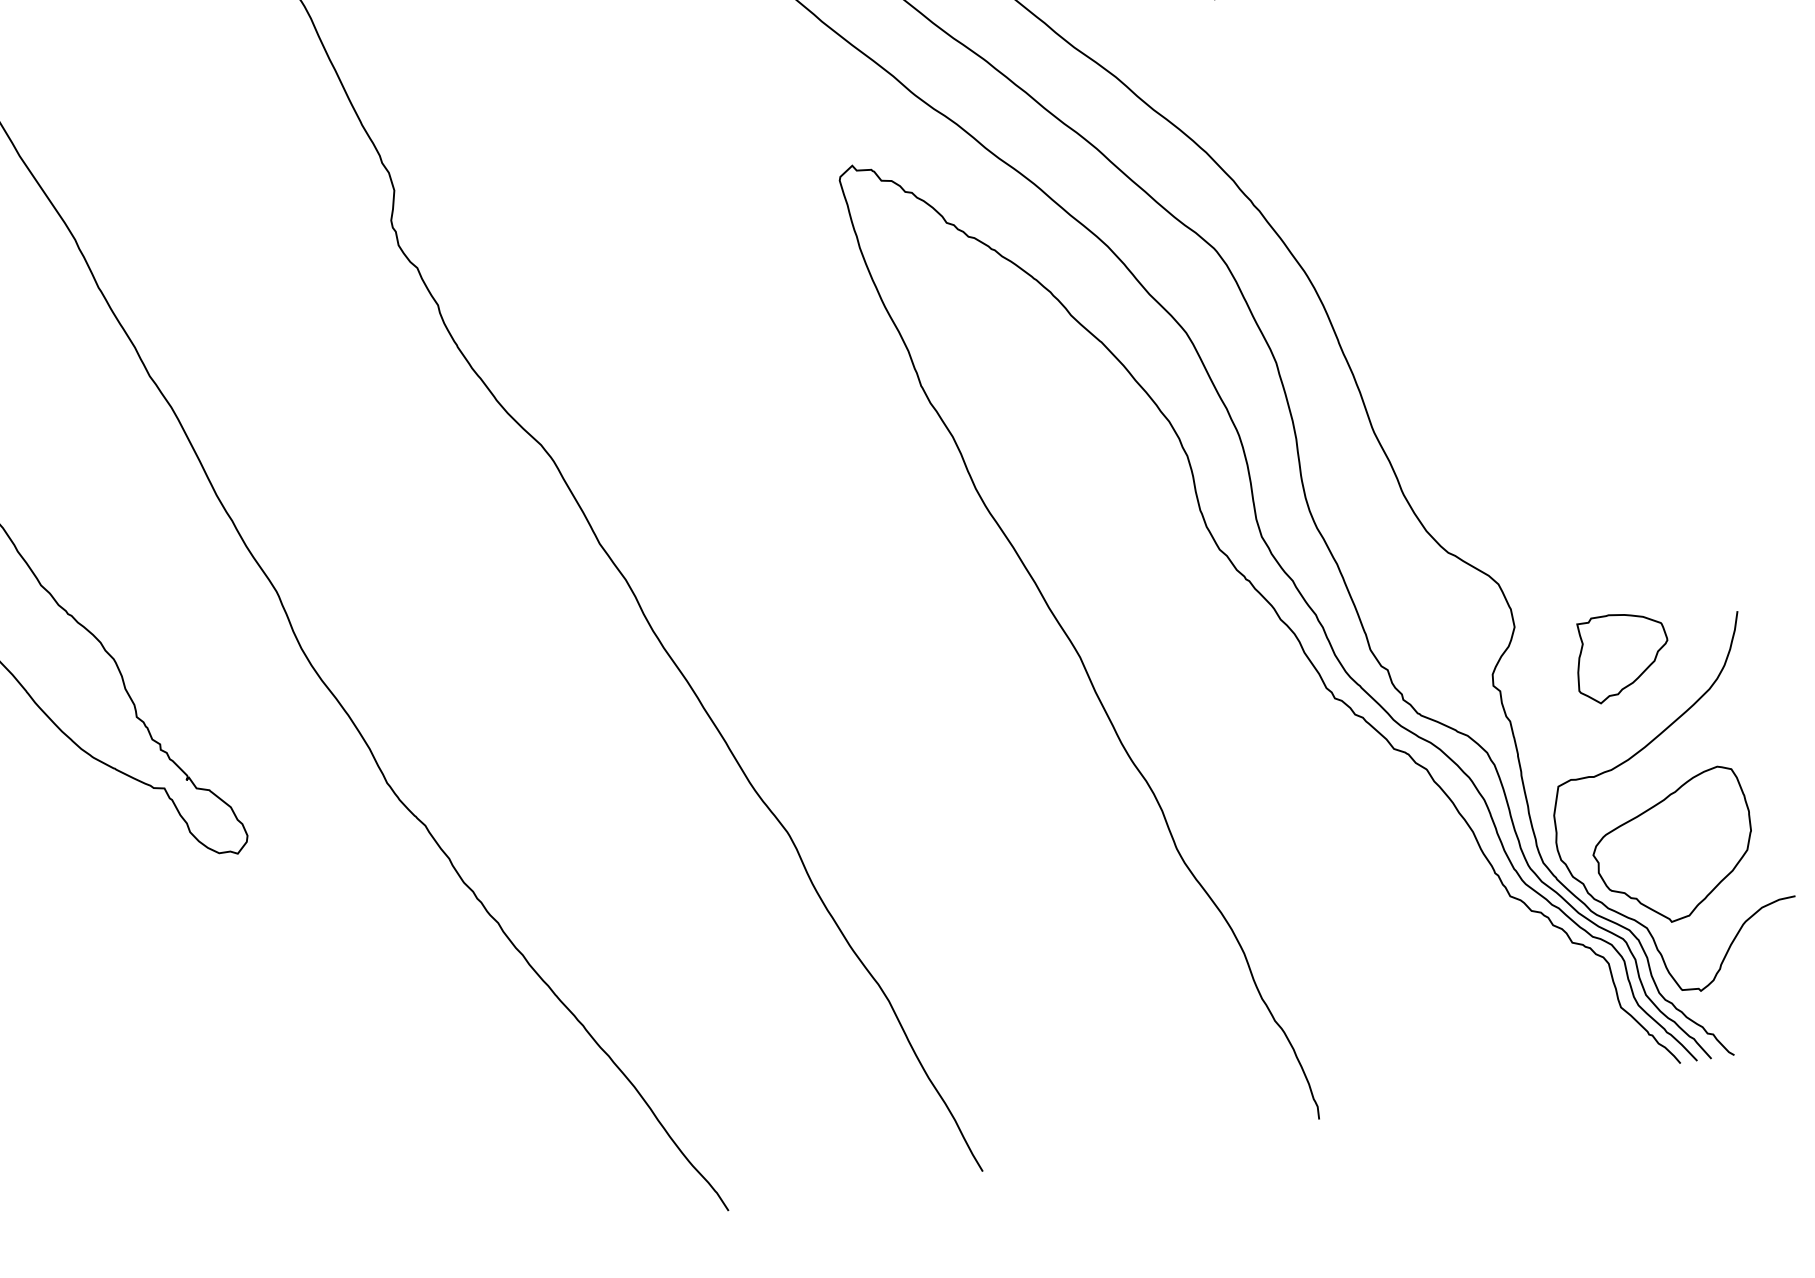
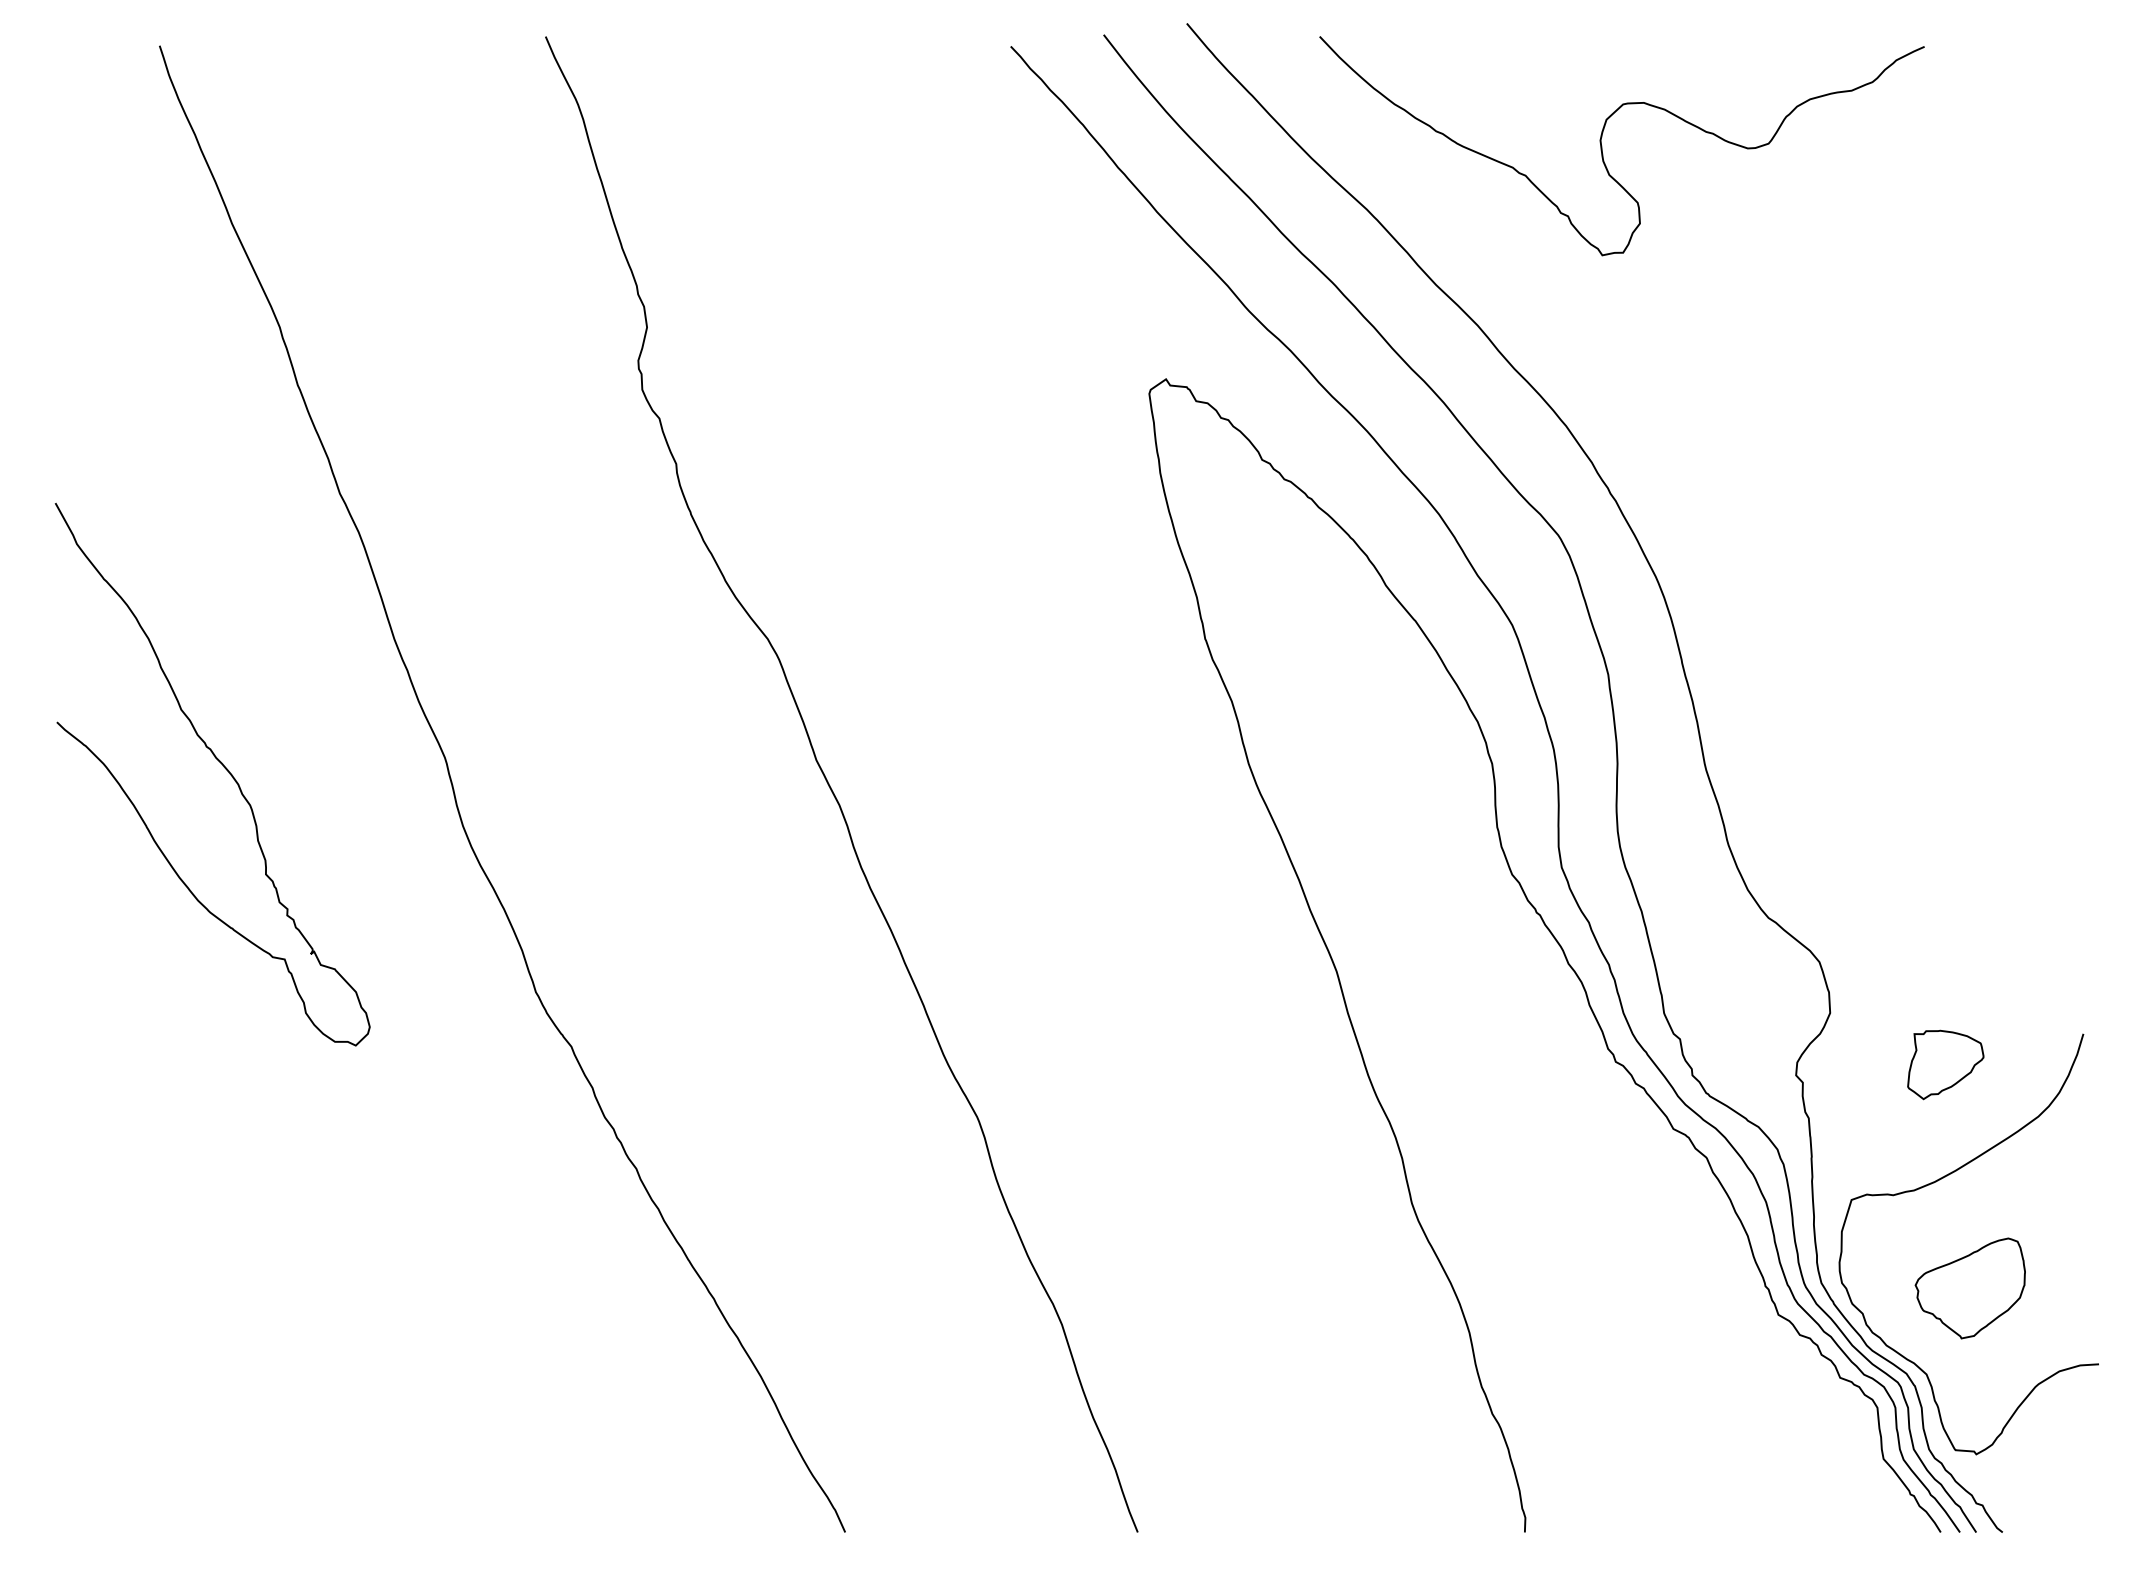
part: (1621, 656) -> (1945, 1064), size x0.7
part: (1673, 847) -> (1970, 1288), size x0.6

